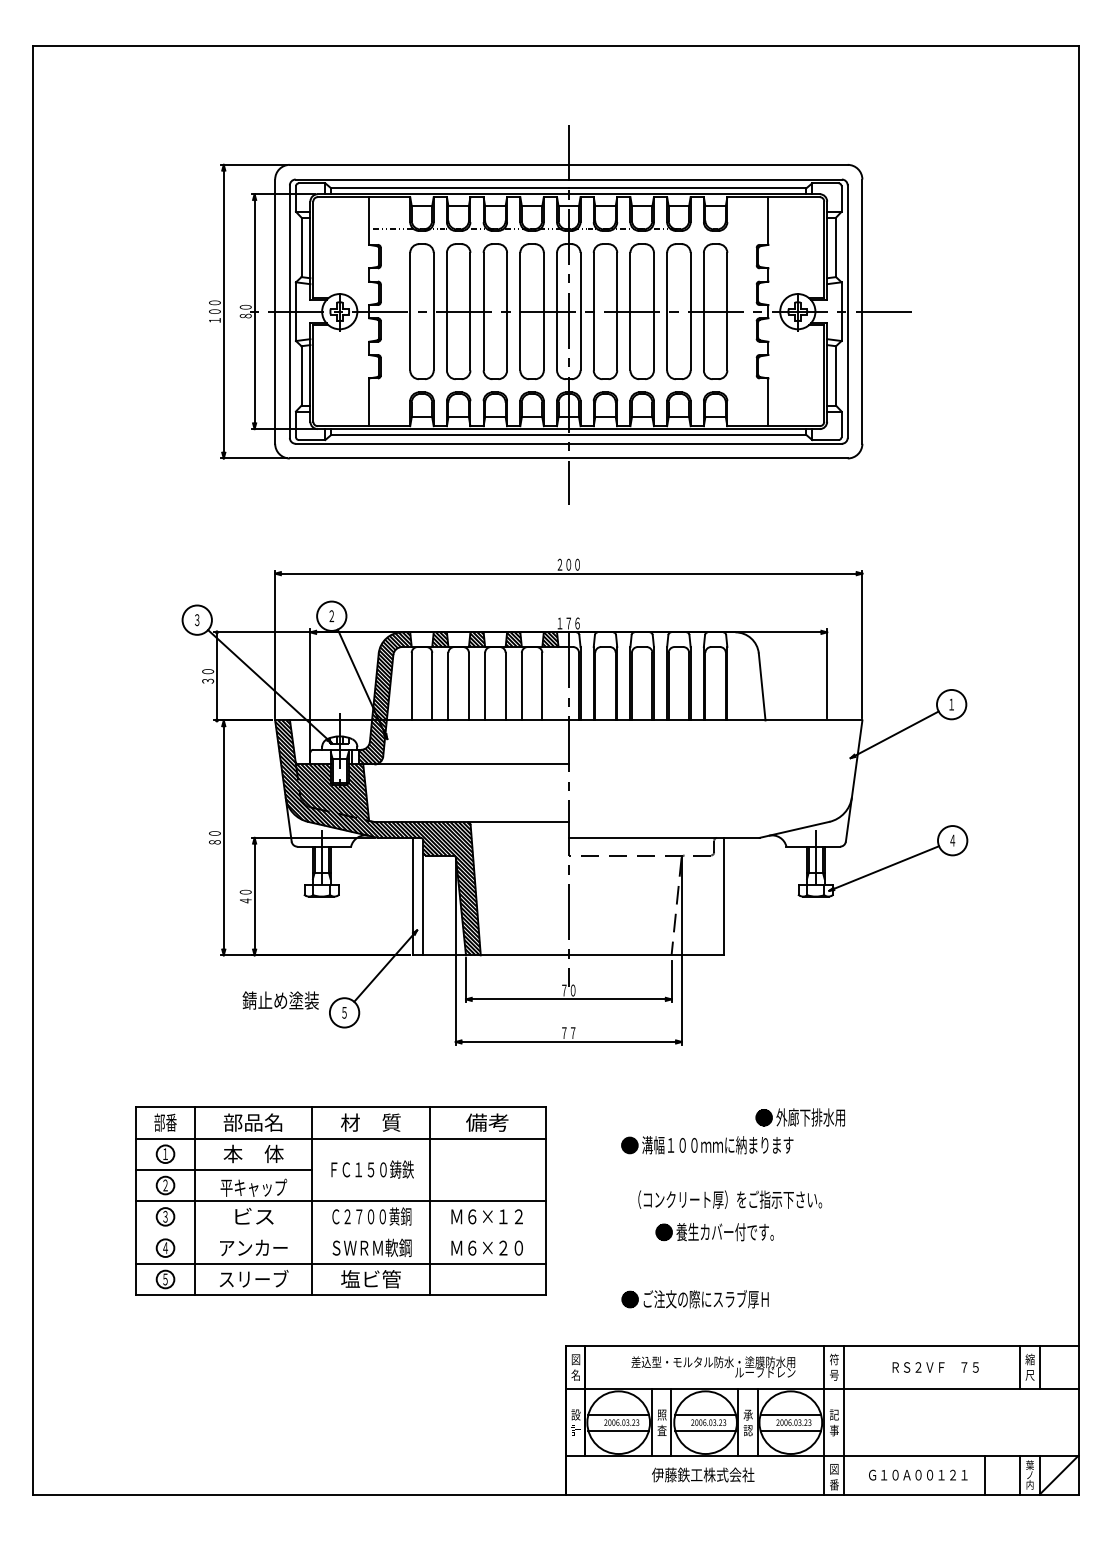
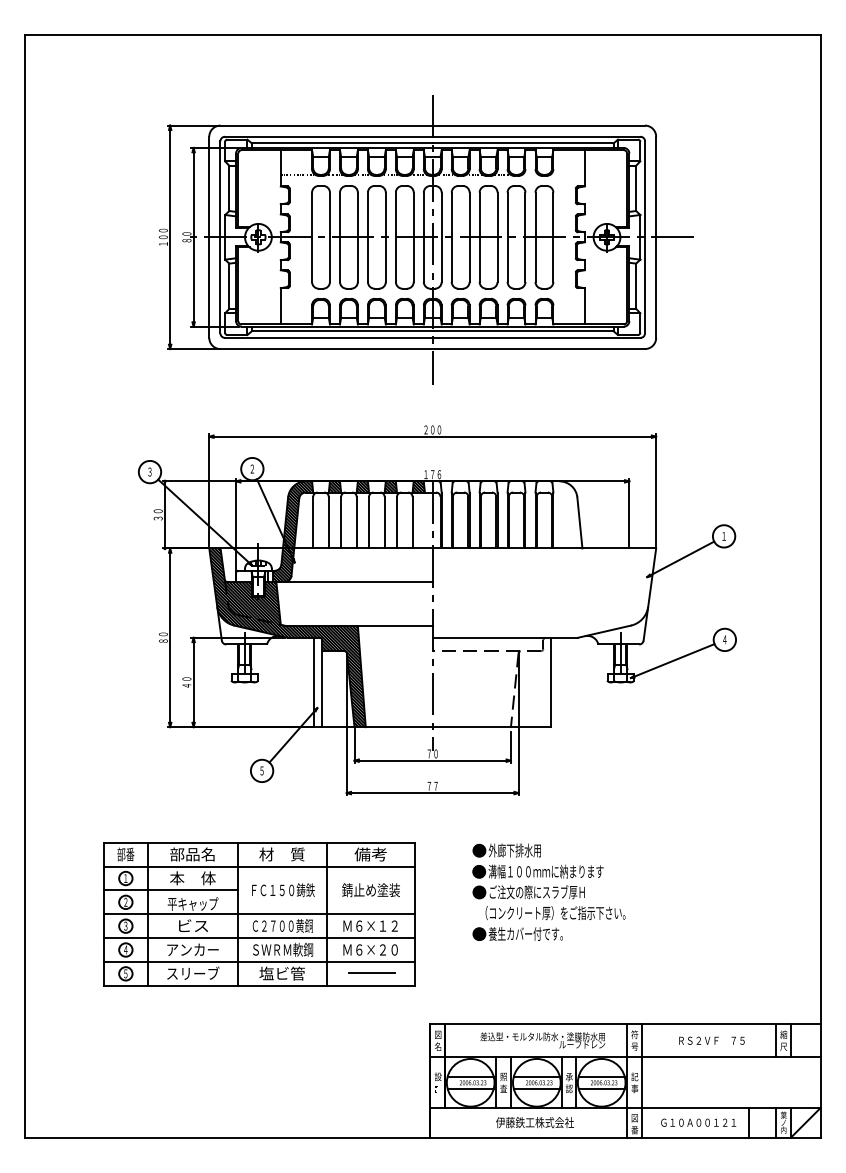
text: (280, 1000) -> (370, 890), moved
part: (799, 1117) -> (506, 850), moved
line: (340, 1232) -> (259, 938), added
part: (714, 1232) -> (517, 934), moved
line: (488, 1278) -> (371, 973), added
part: (694, 1299) -> (528, 892), moved

